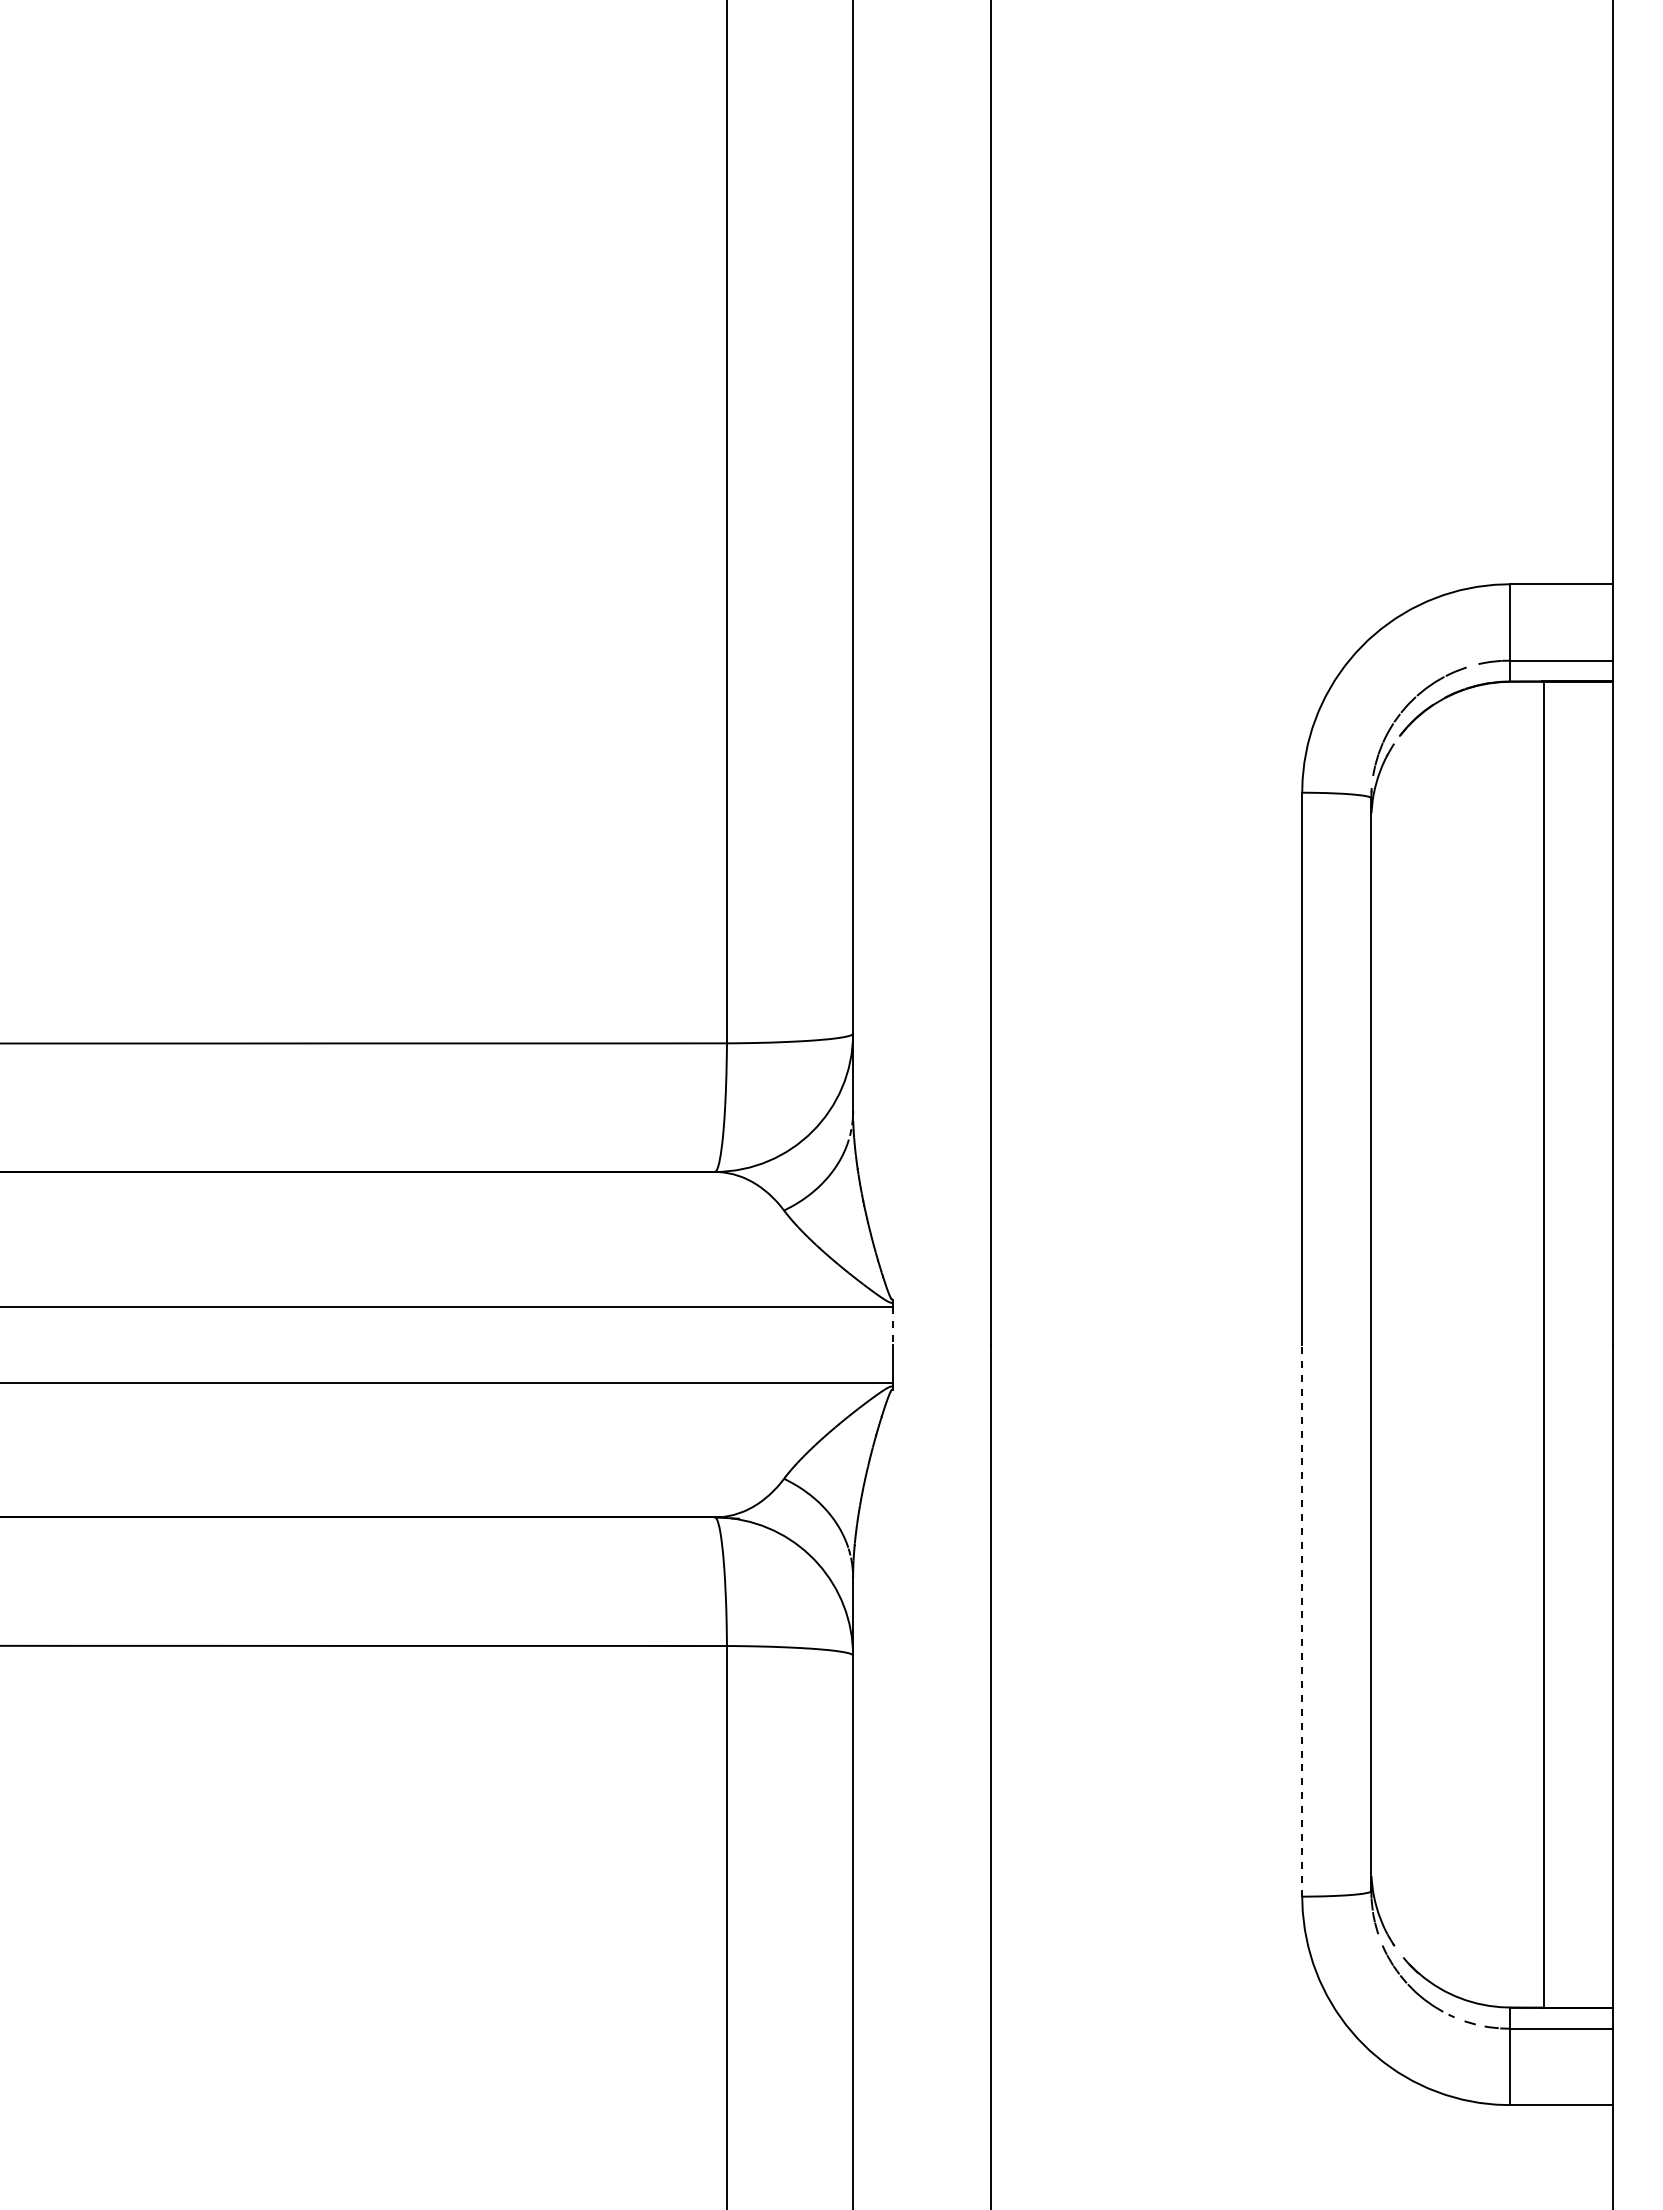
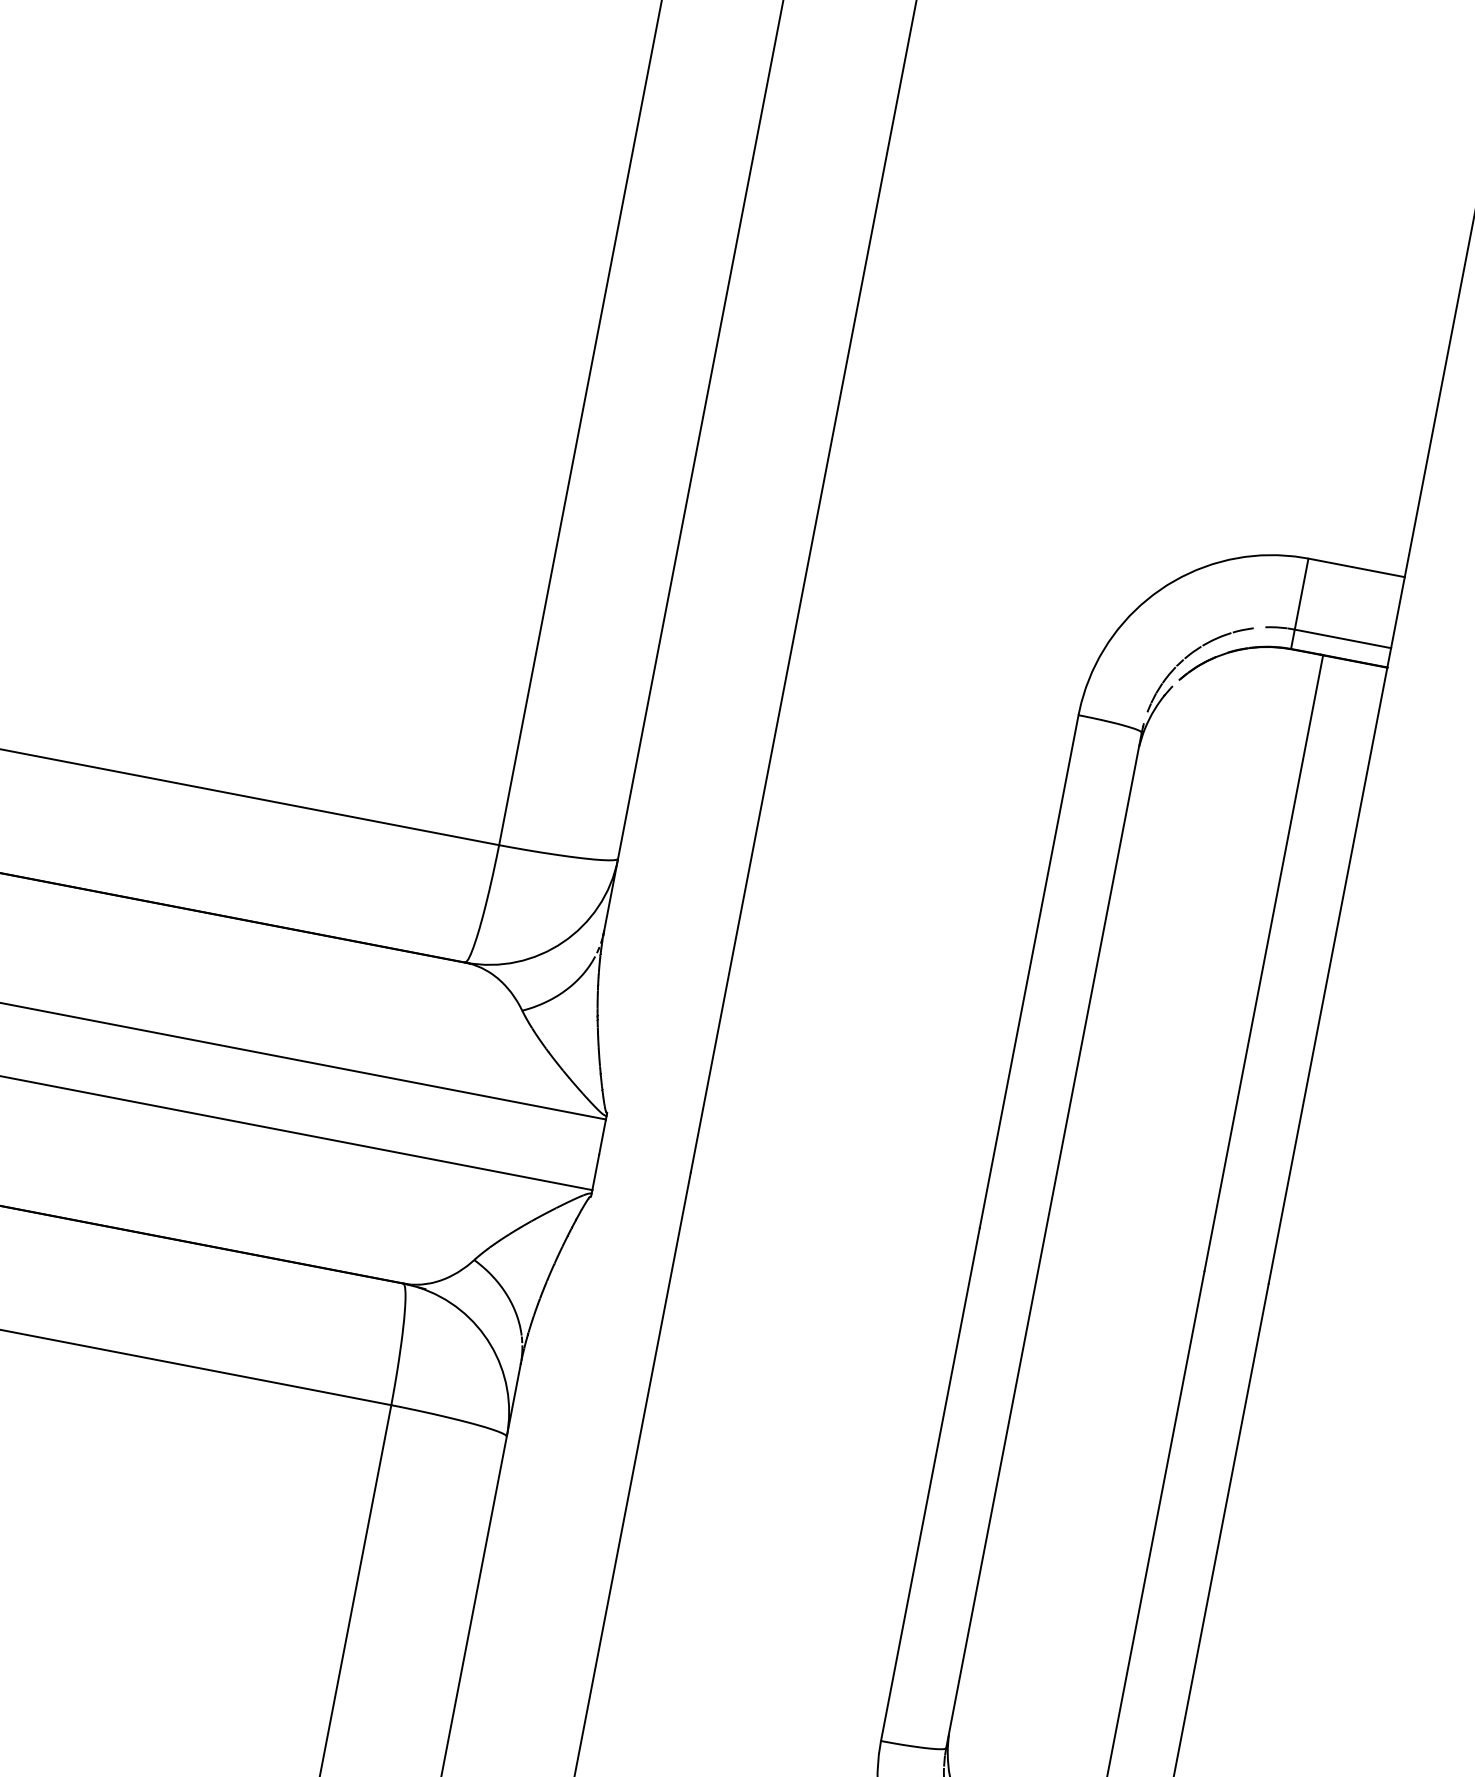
line: (892, 1326) -> (602, 1137), dashed -> solid
line: (1302, 1620) -> (930, 1484), dashed -> solid

